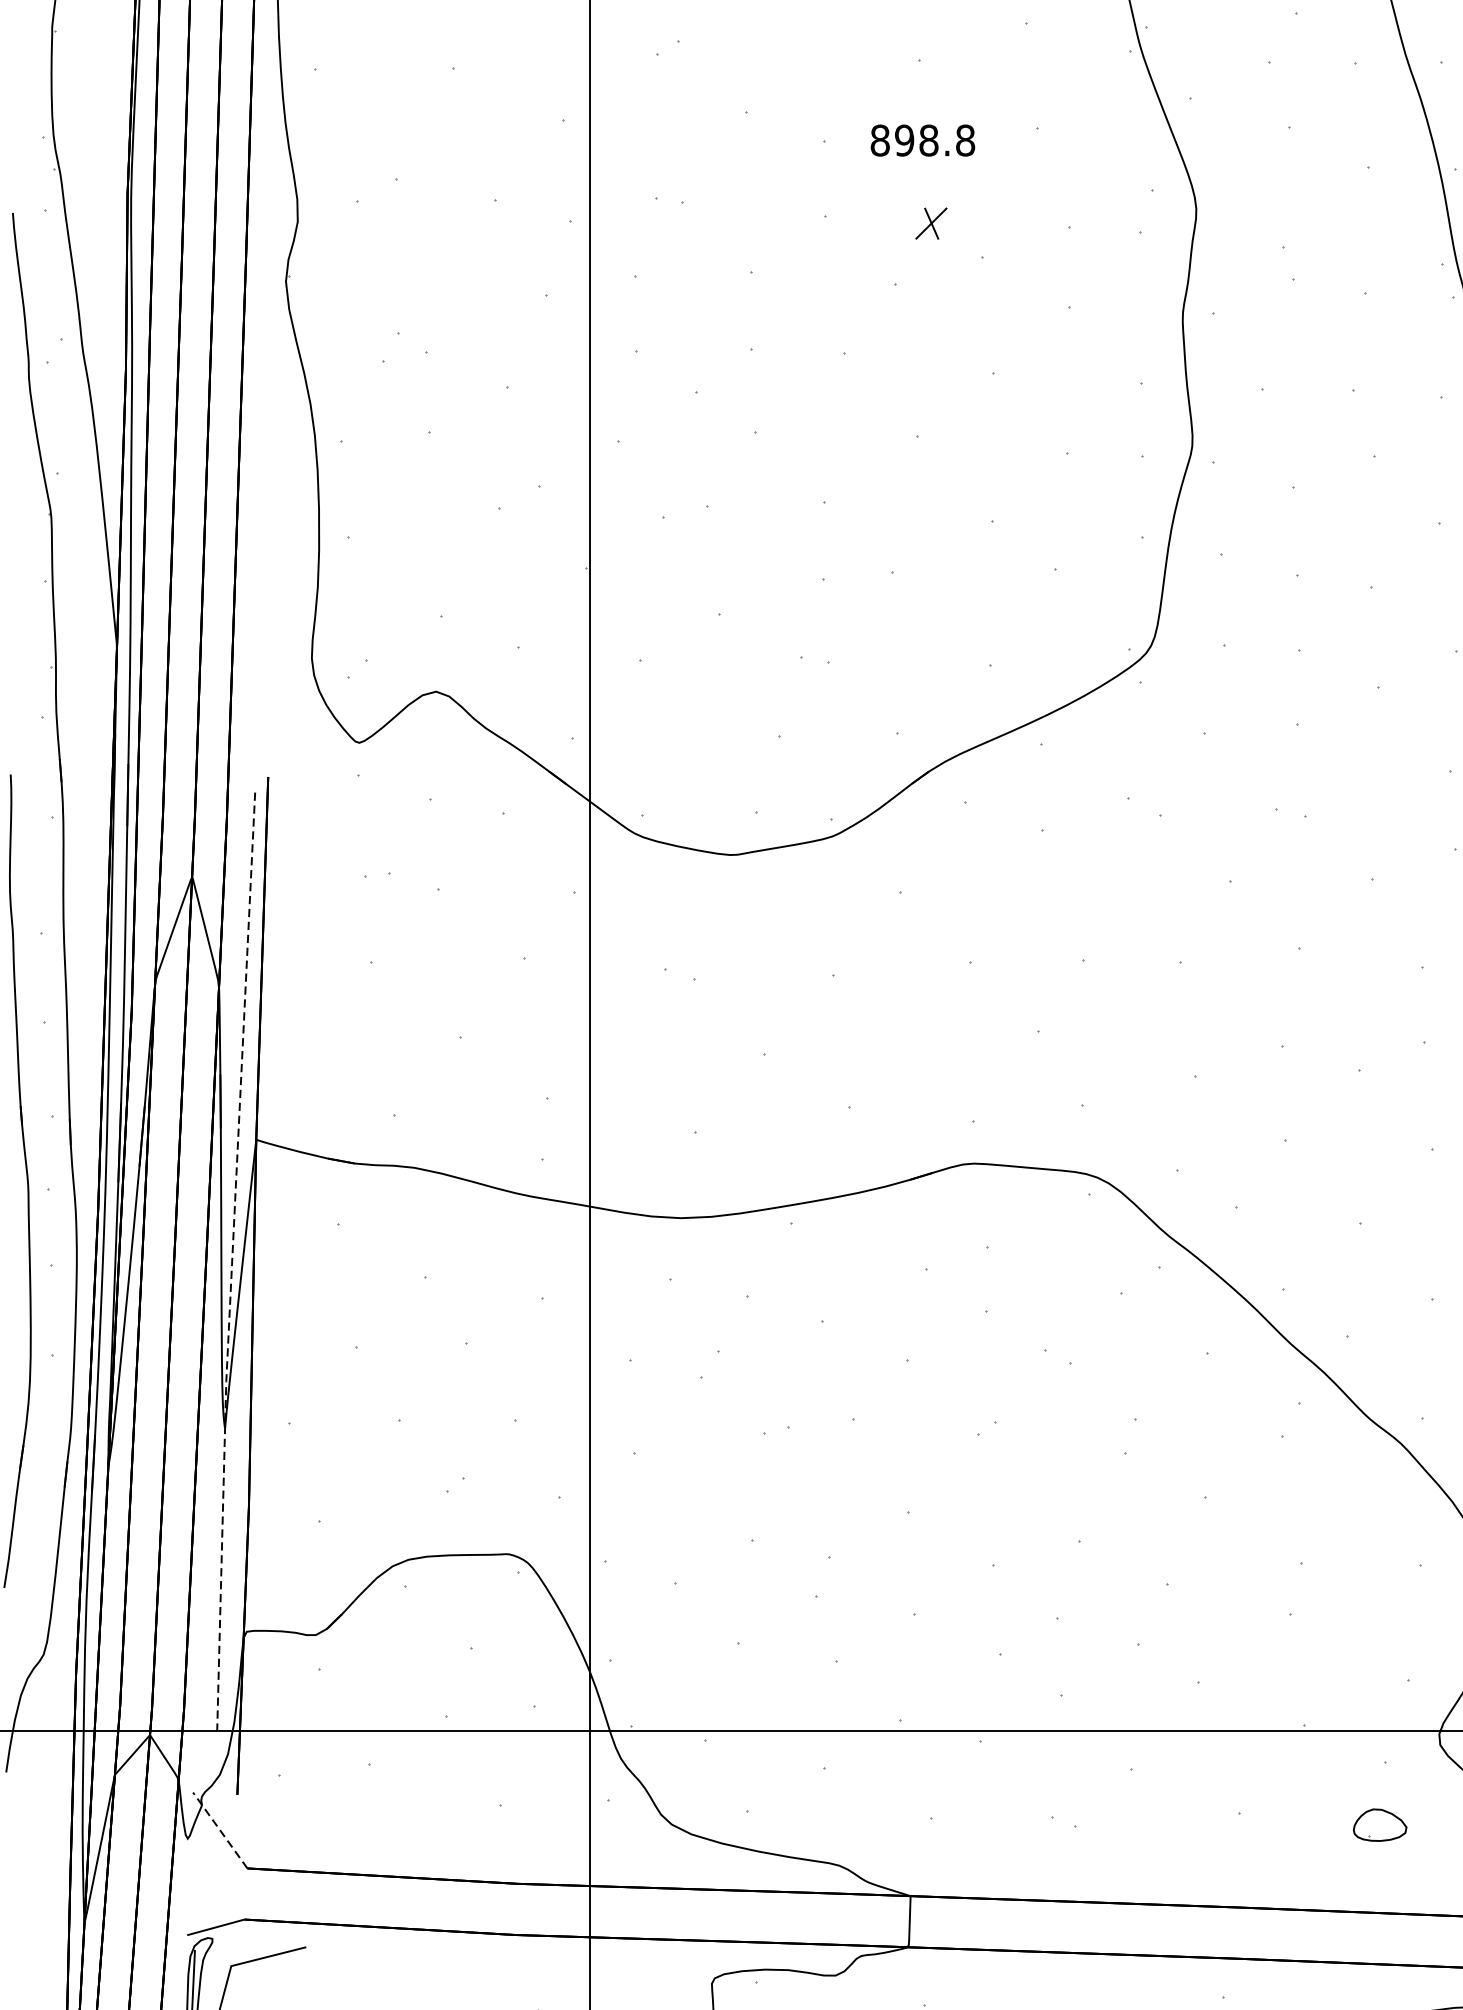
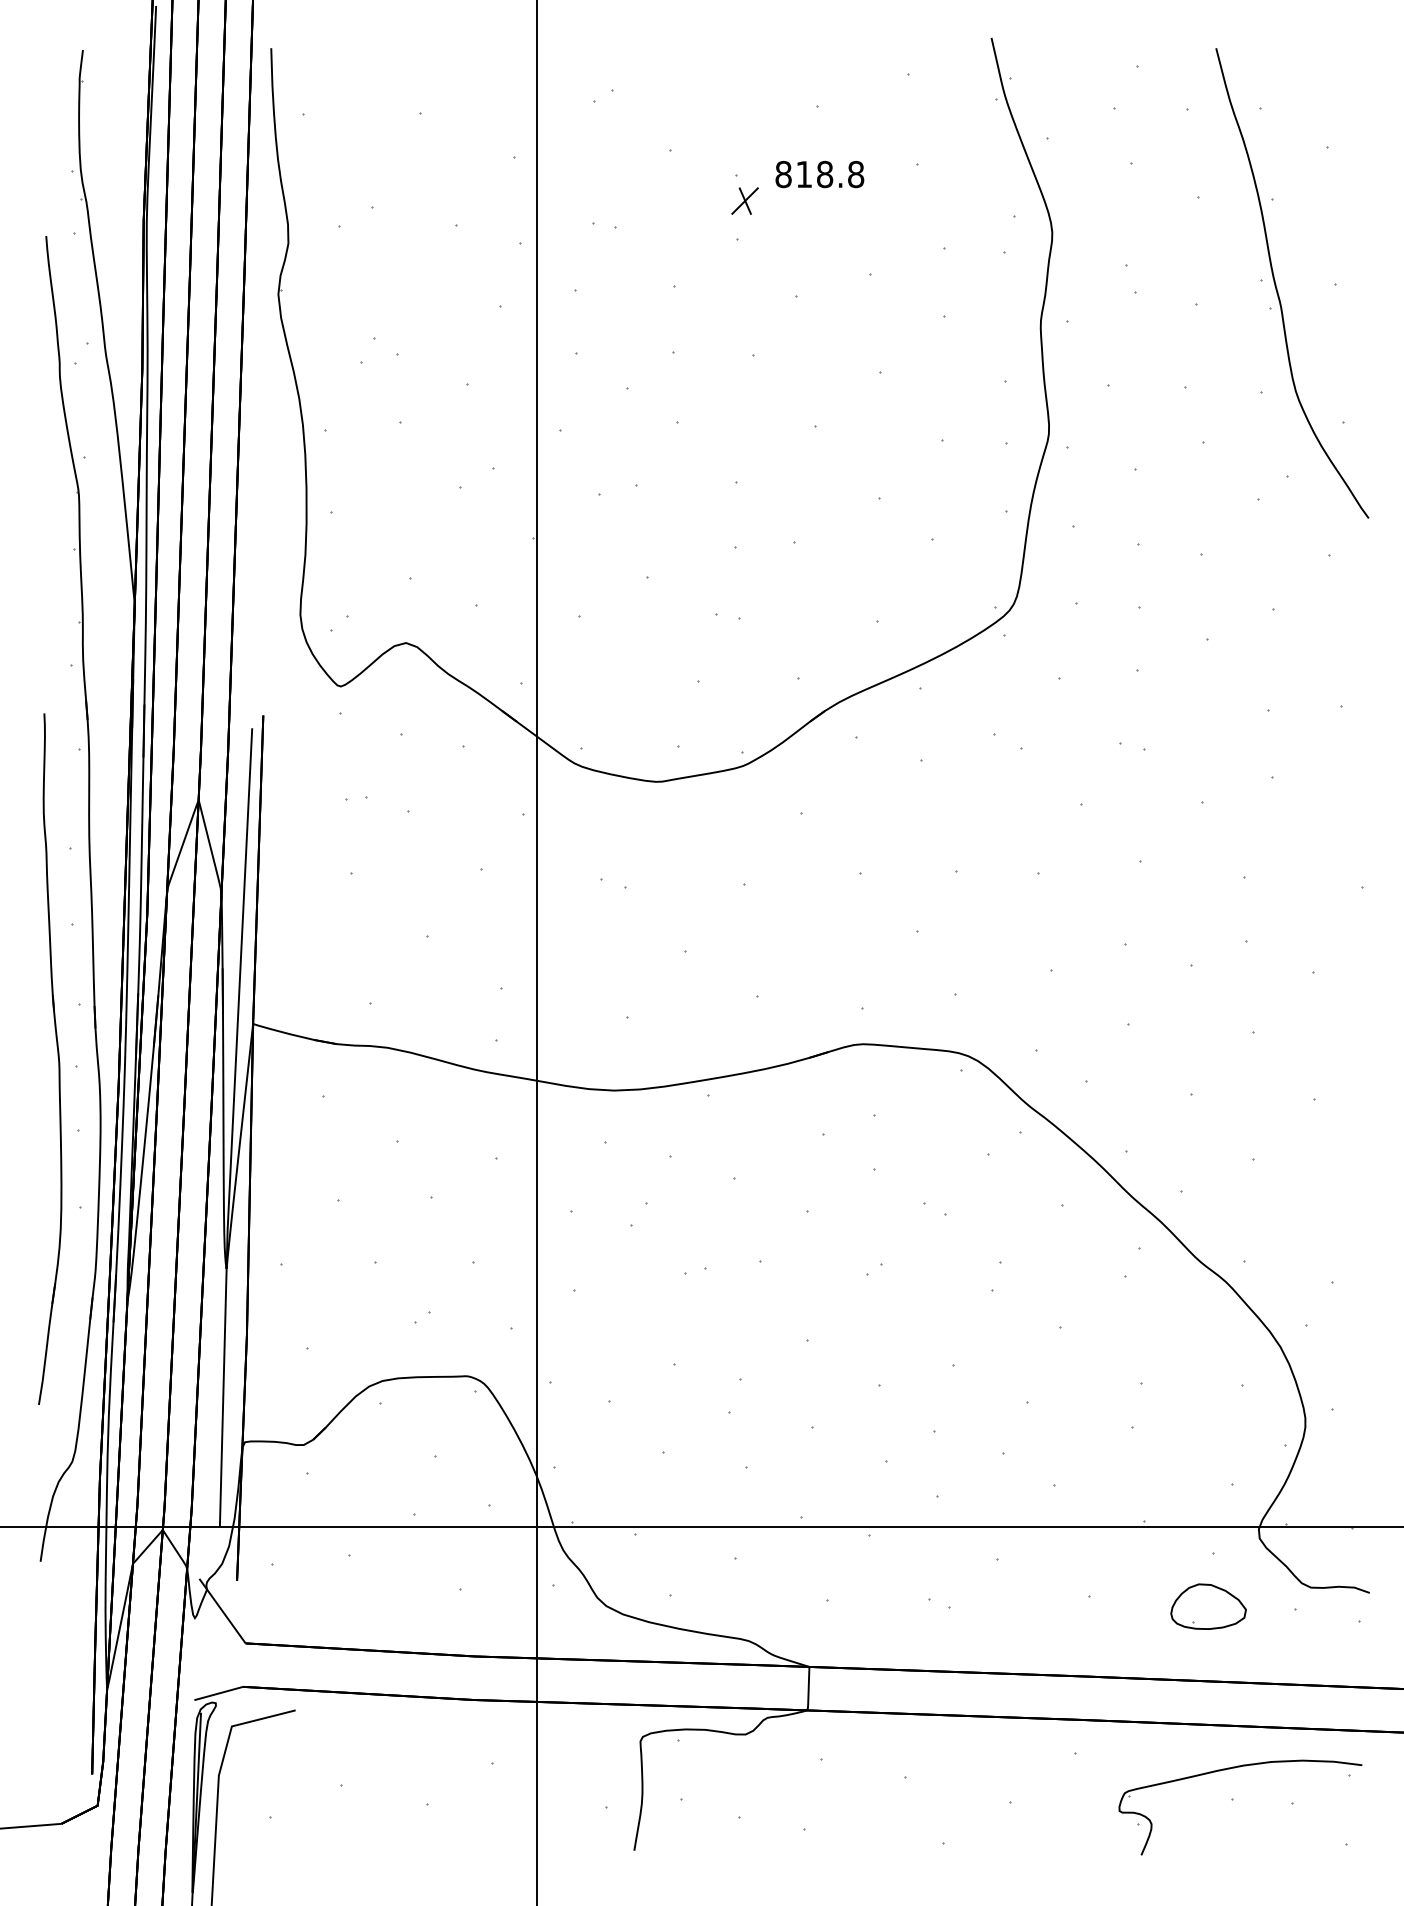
text: (904, 140) -> (804, 174), 898.8 -> 818.8
part: (930, 222) -> (744, 200), moved
line: (231, 1261) -> (232, 1127), dashed -> solid
part: (1380, 1825) -> (1208, 1606), size x1.67
line: (220, 1830) -> (222, 1611), dashed -> solid

